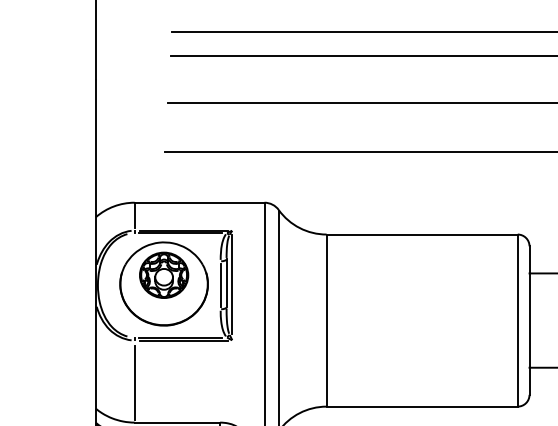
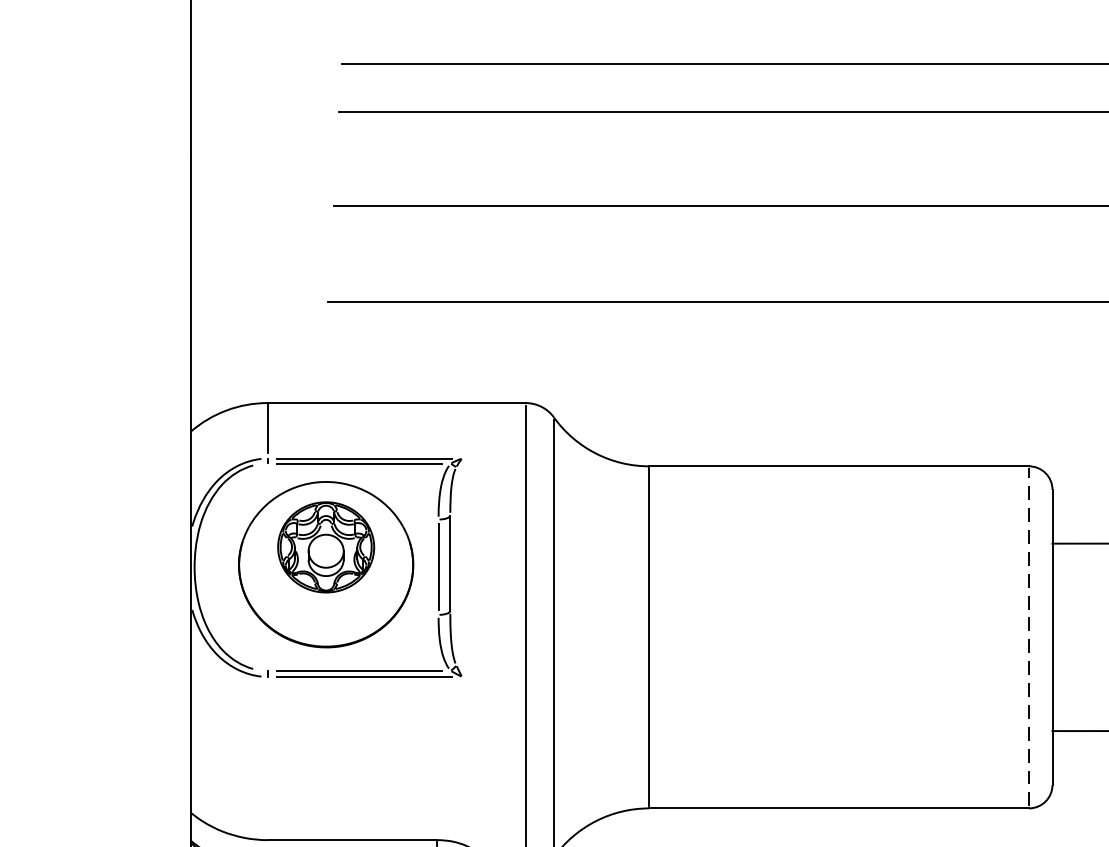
line: (232, 284) -> (462, 565), removed
line: (517, 320) -> (1028, 637), solid -> dashed
line: (134, 382) -> (267, 760), removed

